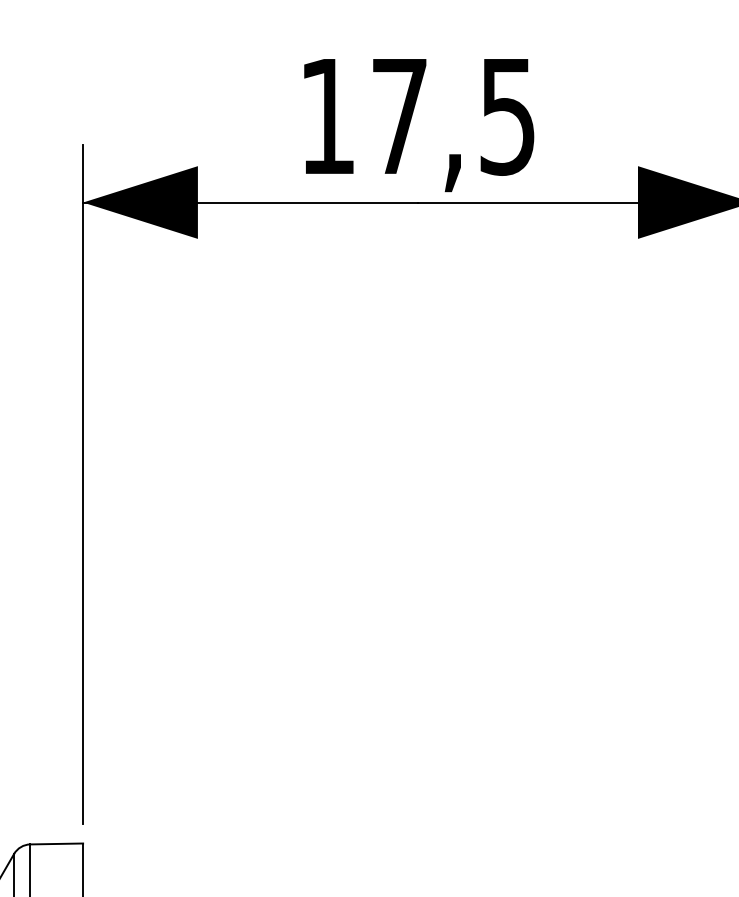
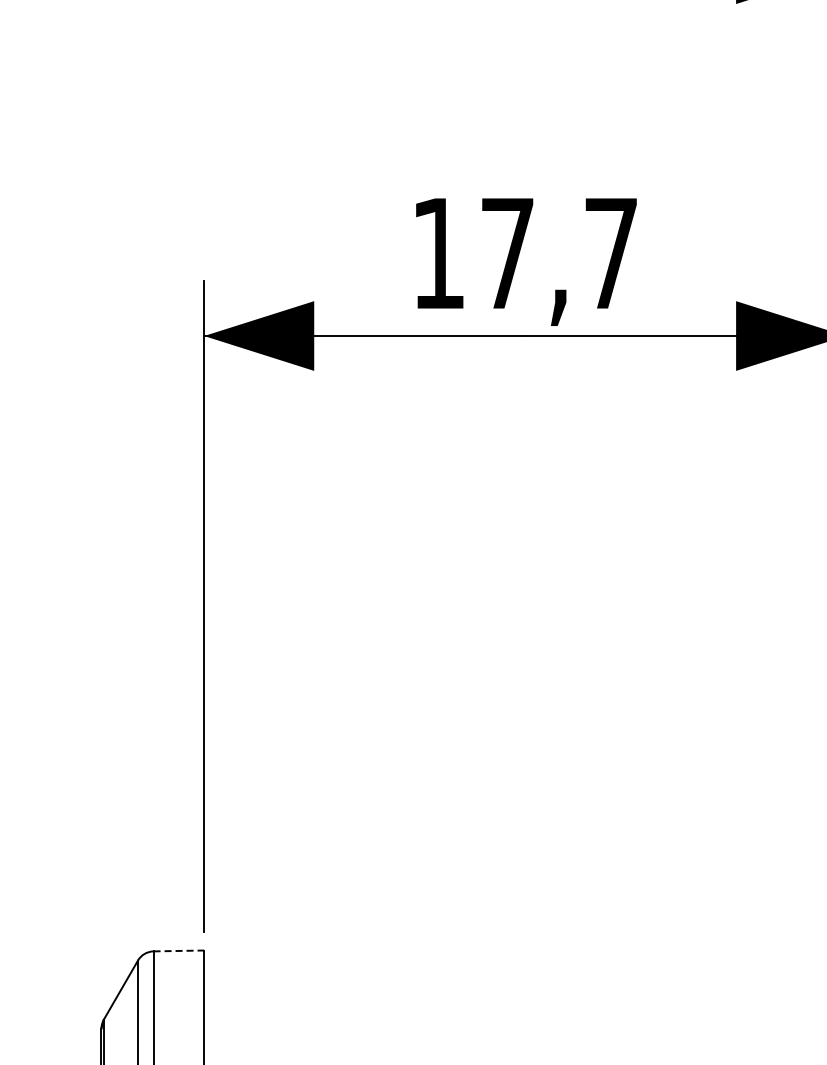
text: (506, 117) -> (610, 254), 17,5 -> 17,7
line: (57, 843) -> (179, 950), solid -> dashed

